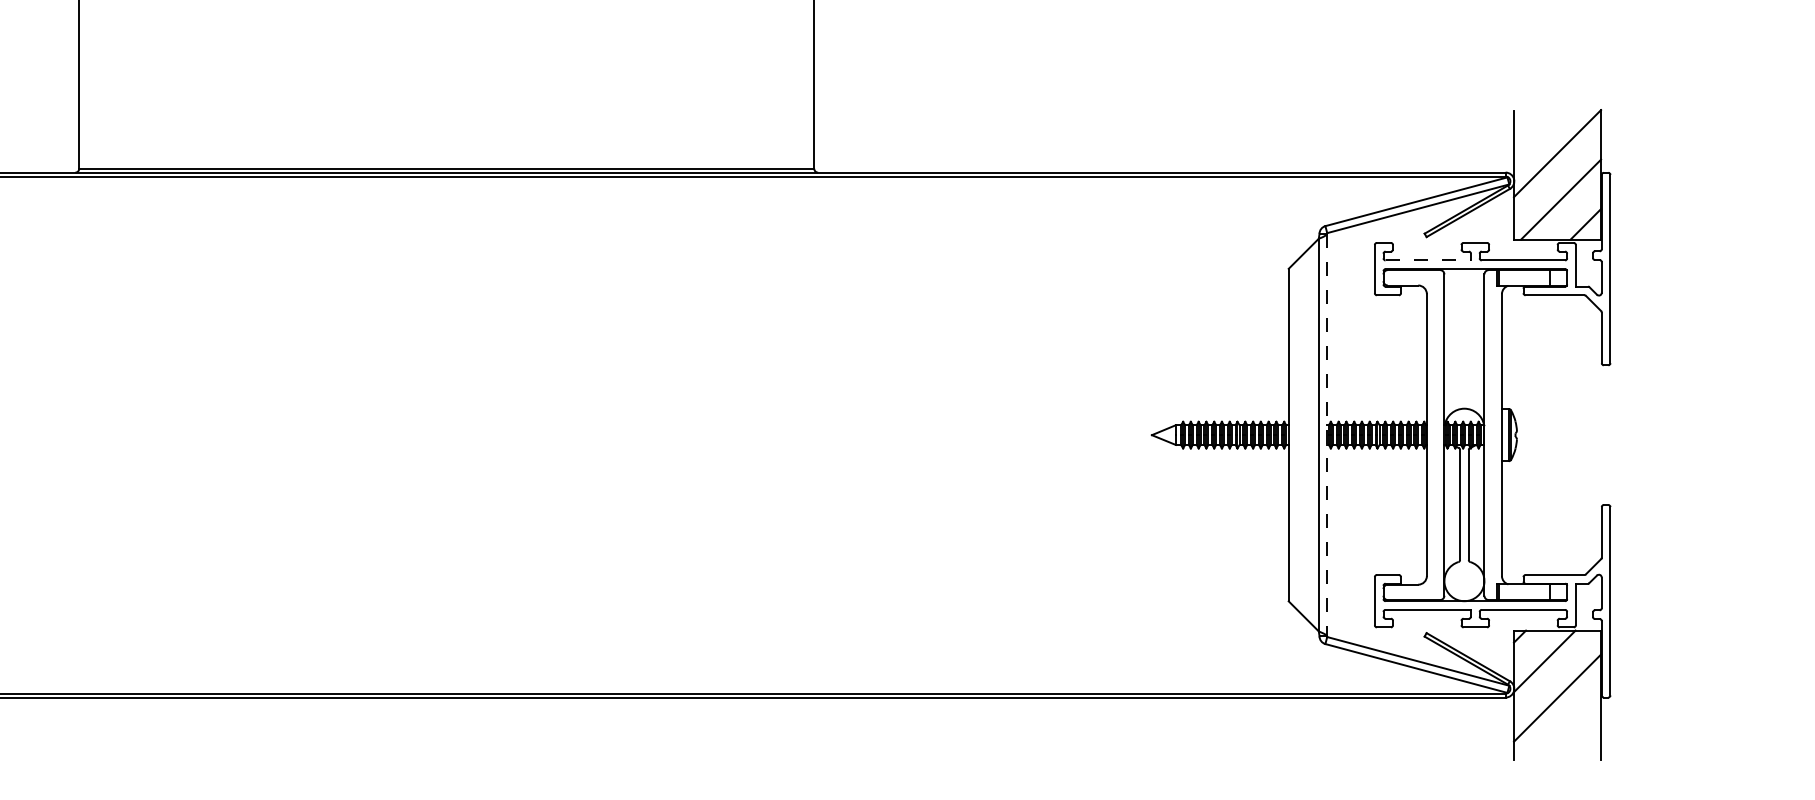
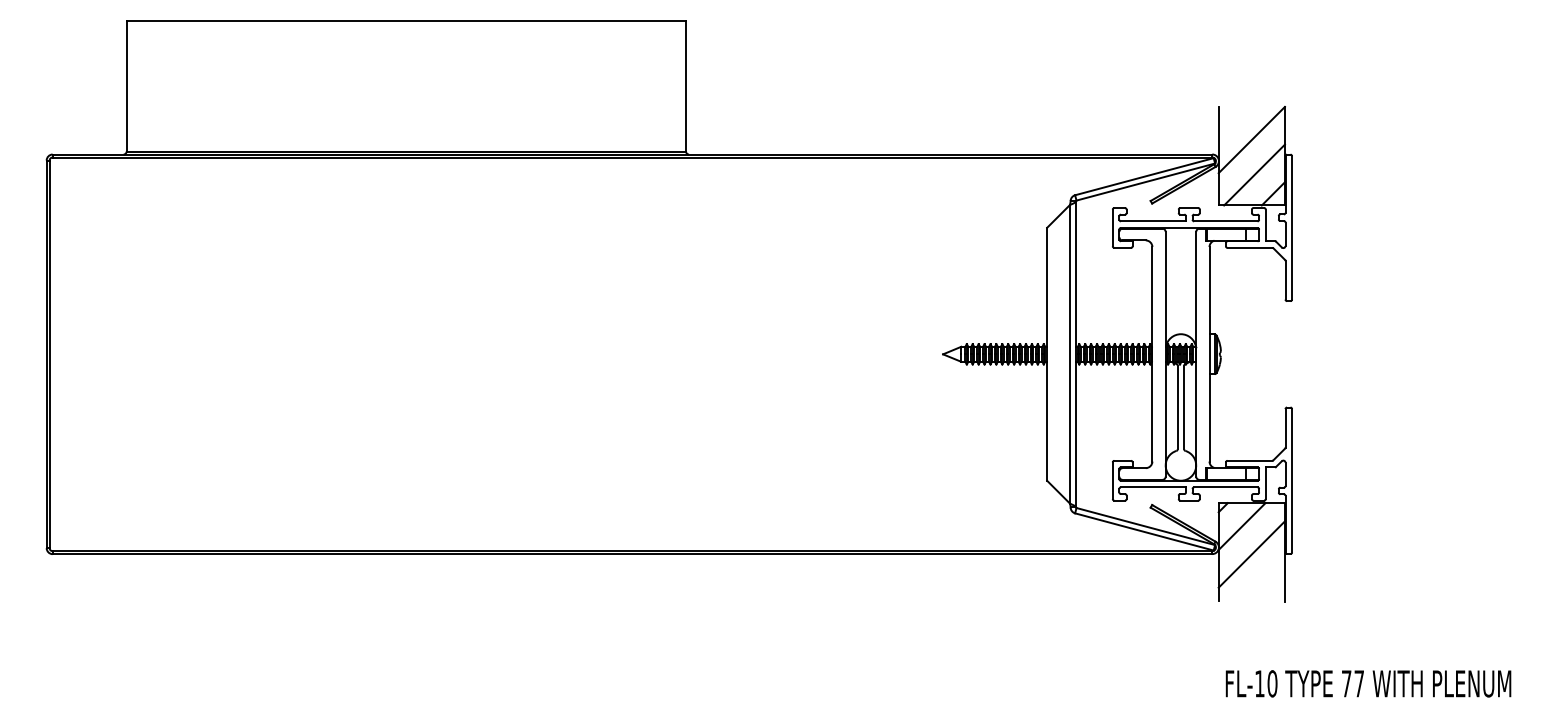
line: (1428, 260) -> (1153, 221), dashed -> solid
line: (1327, 435) -> (1076, 354), dashed -> solid

